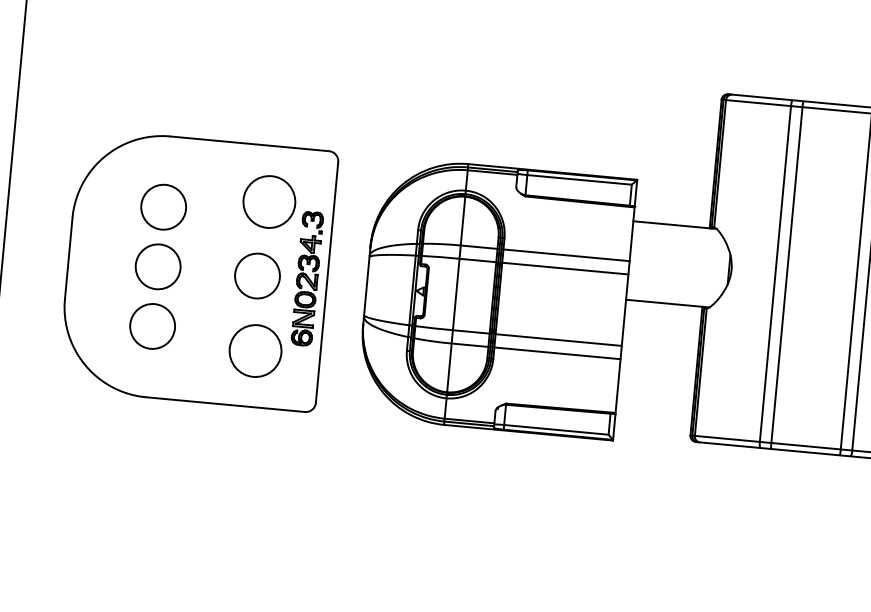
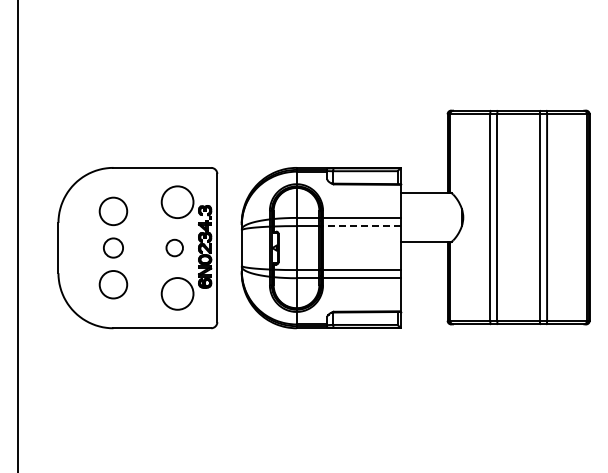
circle: (158, 265) -> (113, 247), size x0.7
line: (564, 269) -> (361, 226), solid -> dashed
circle: (257, 275) -> (174, 247), size x0.6

